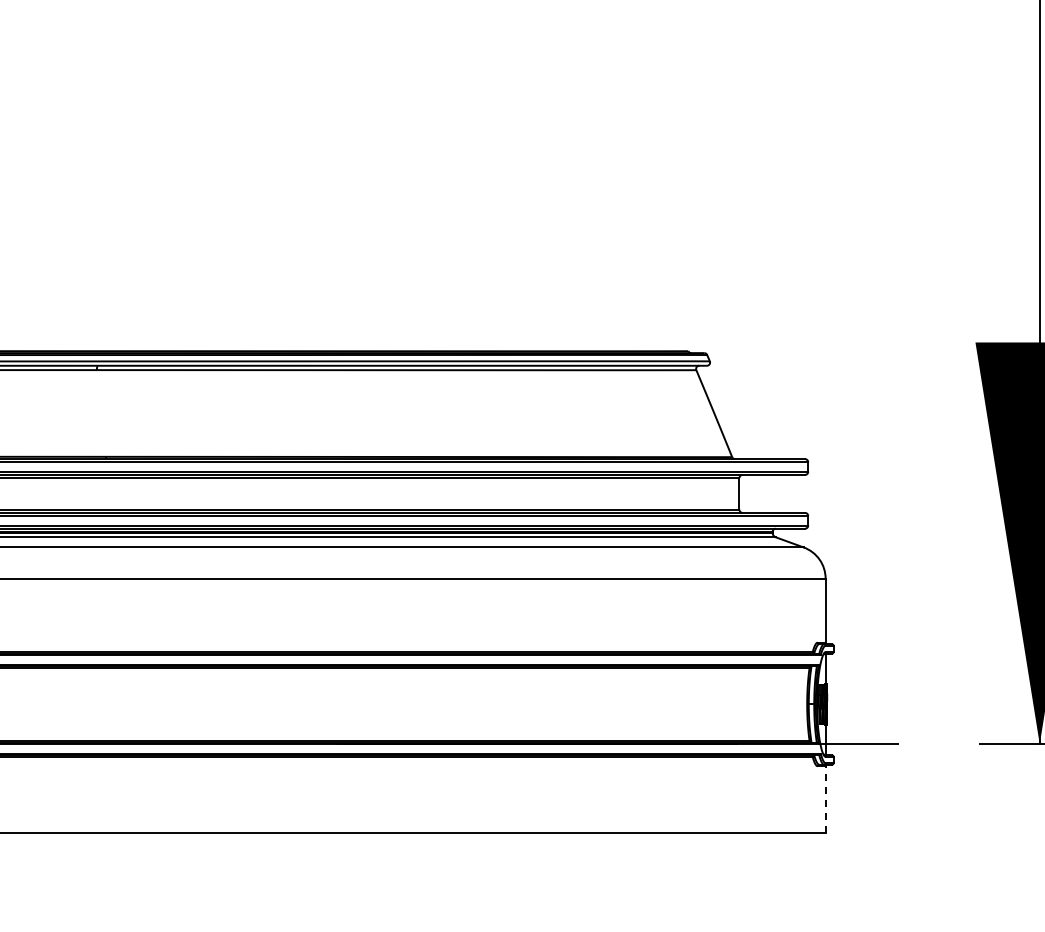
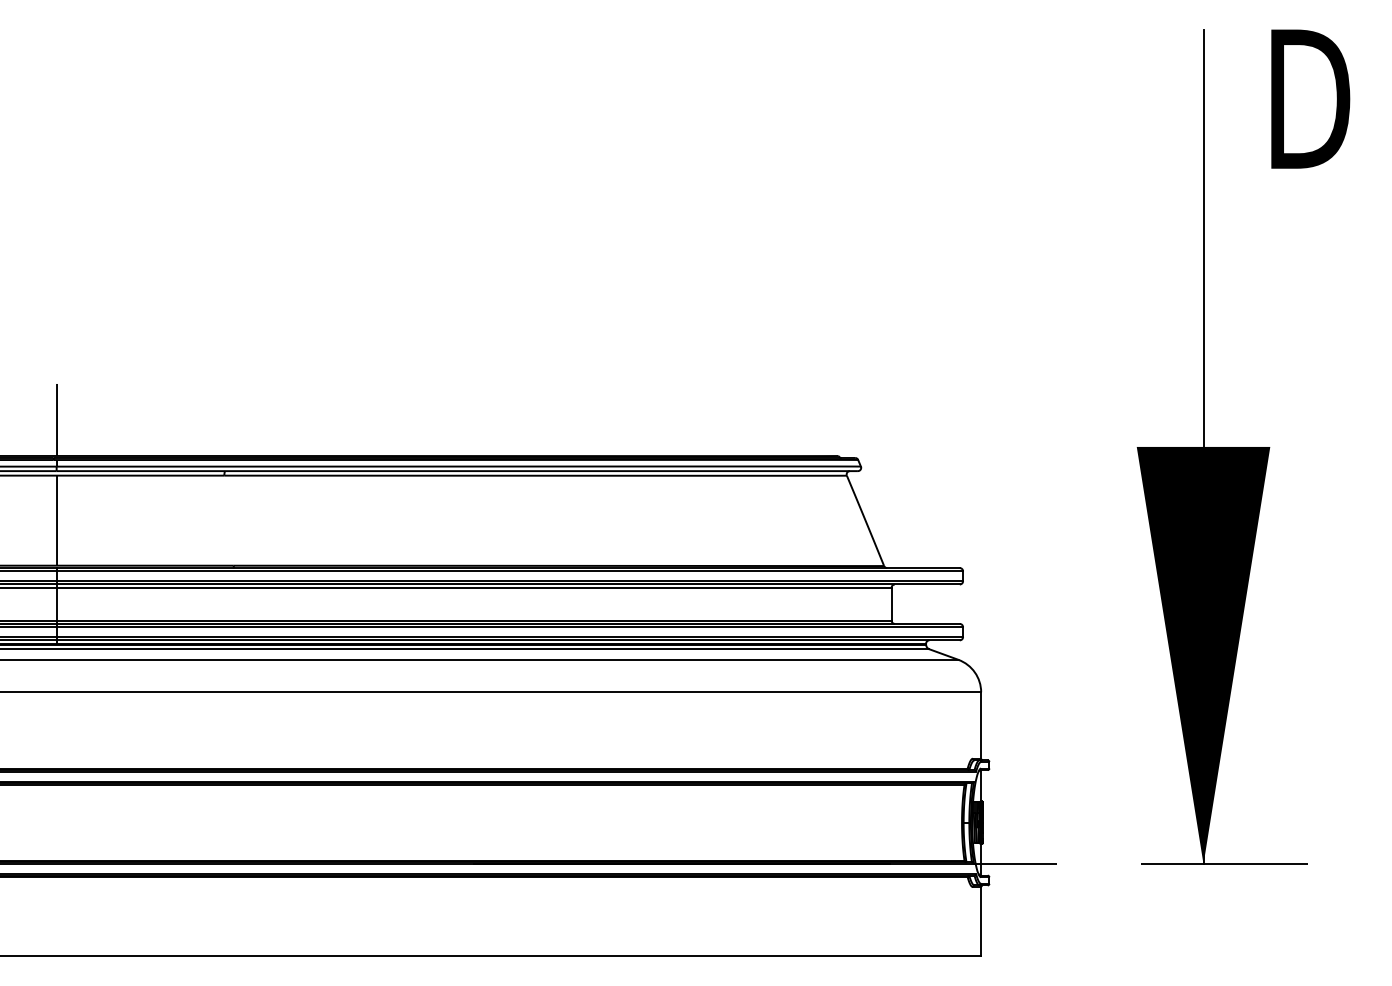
line: (825, 799) -> (981, 921), dashed -> solid

